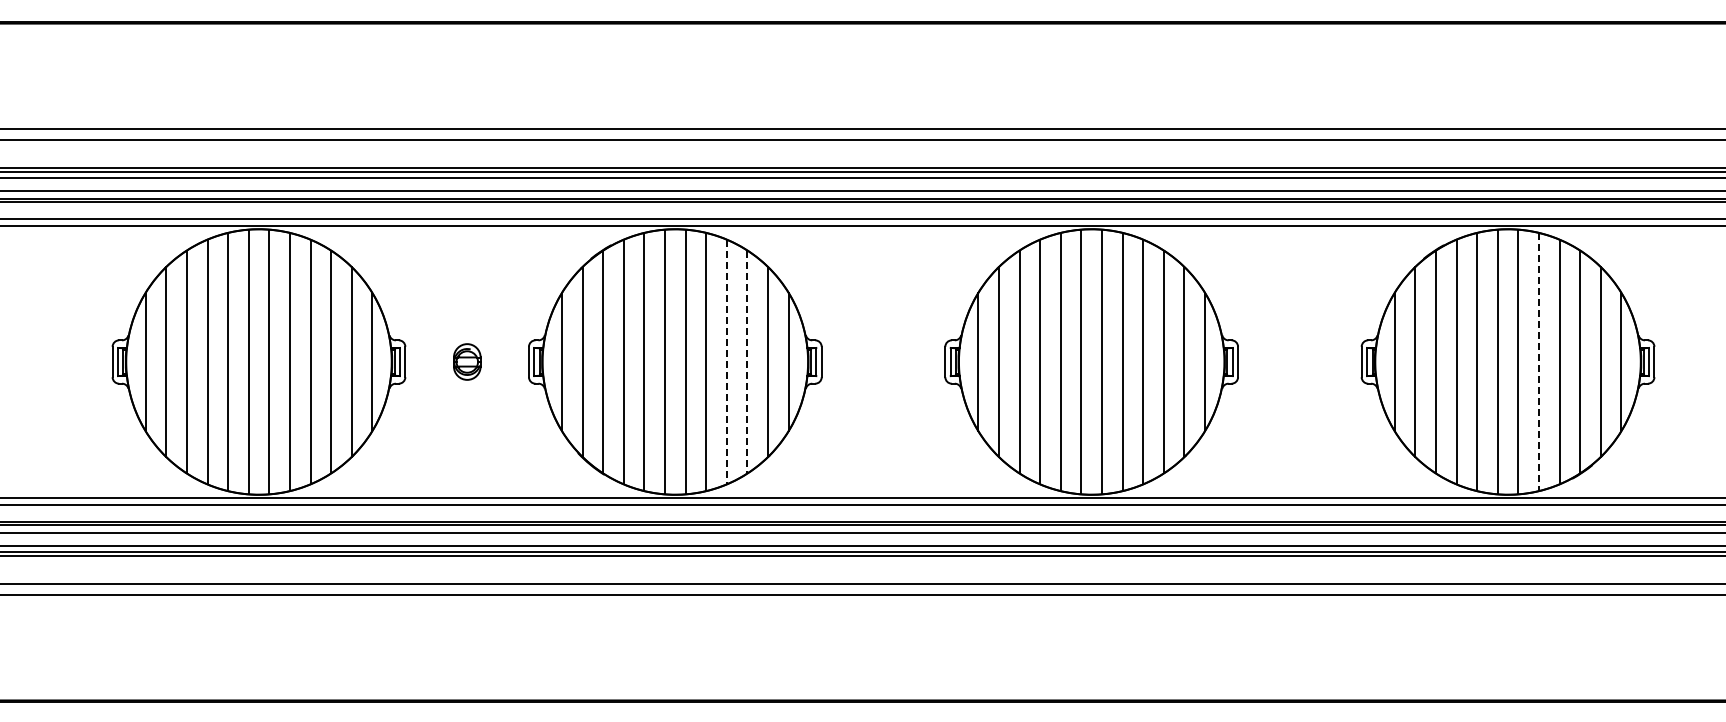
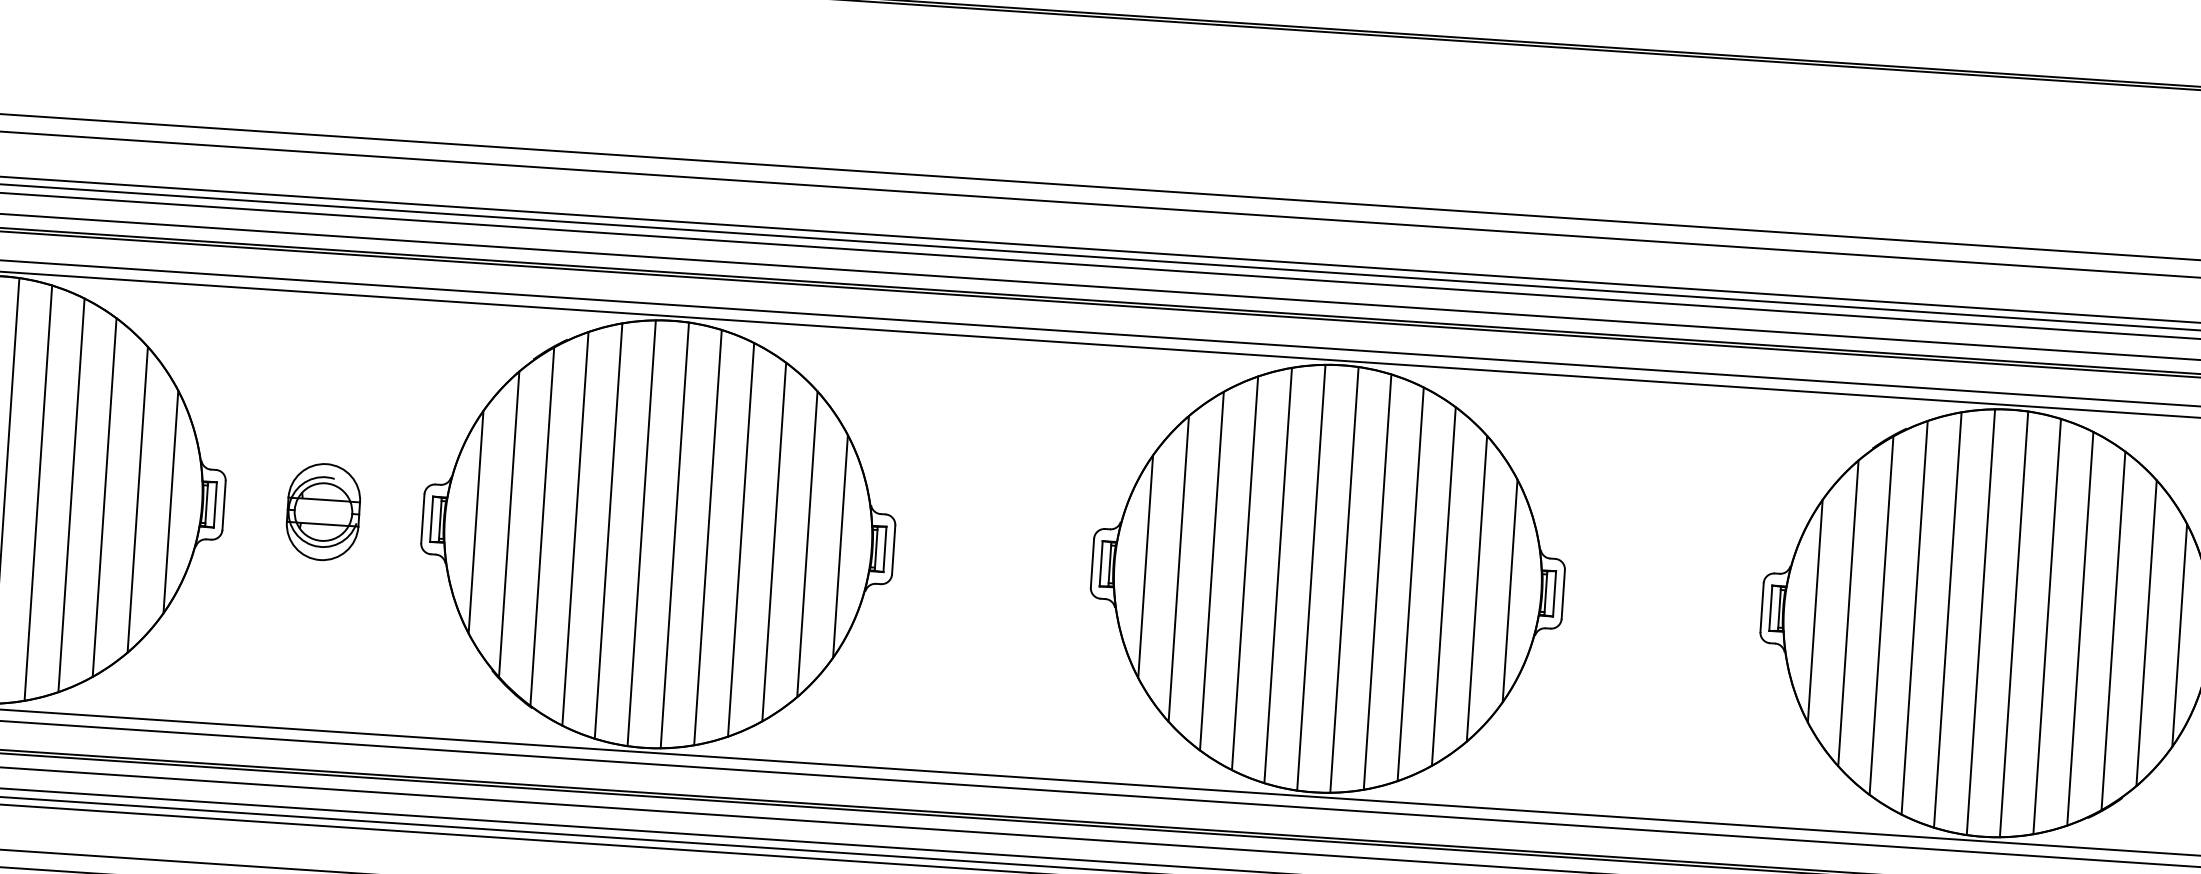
part: (467, 361) -> (324, 511), size x1.67
line: (726, 362) -> (740, 540), dashed -> solid
line: (747, 362) -> (774, 542), dashed -> solid
line: (1538, 362) -> (2046, 627), dashed -> solid

